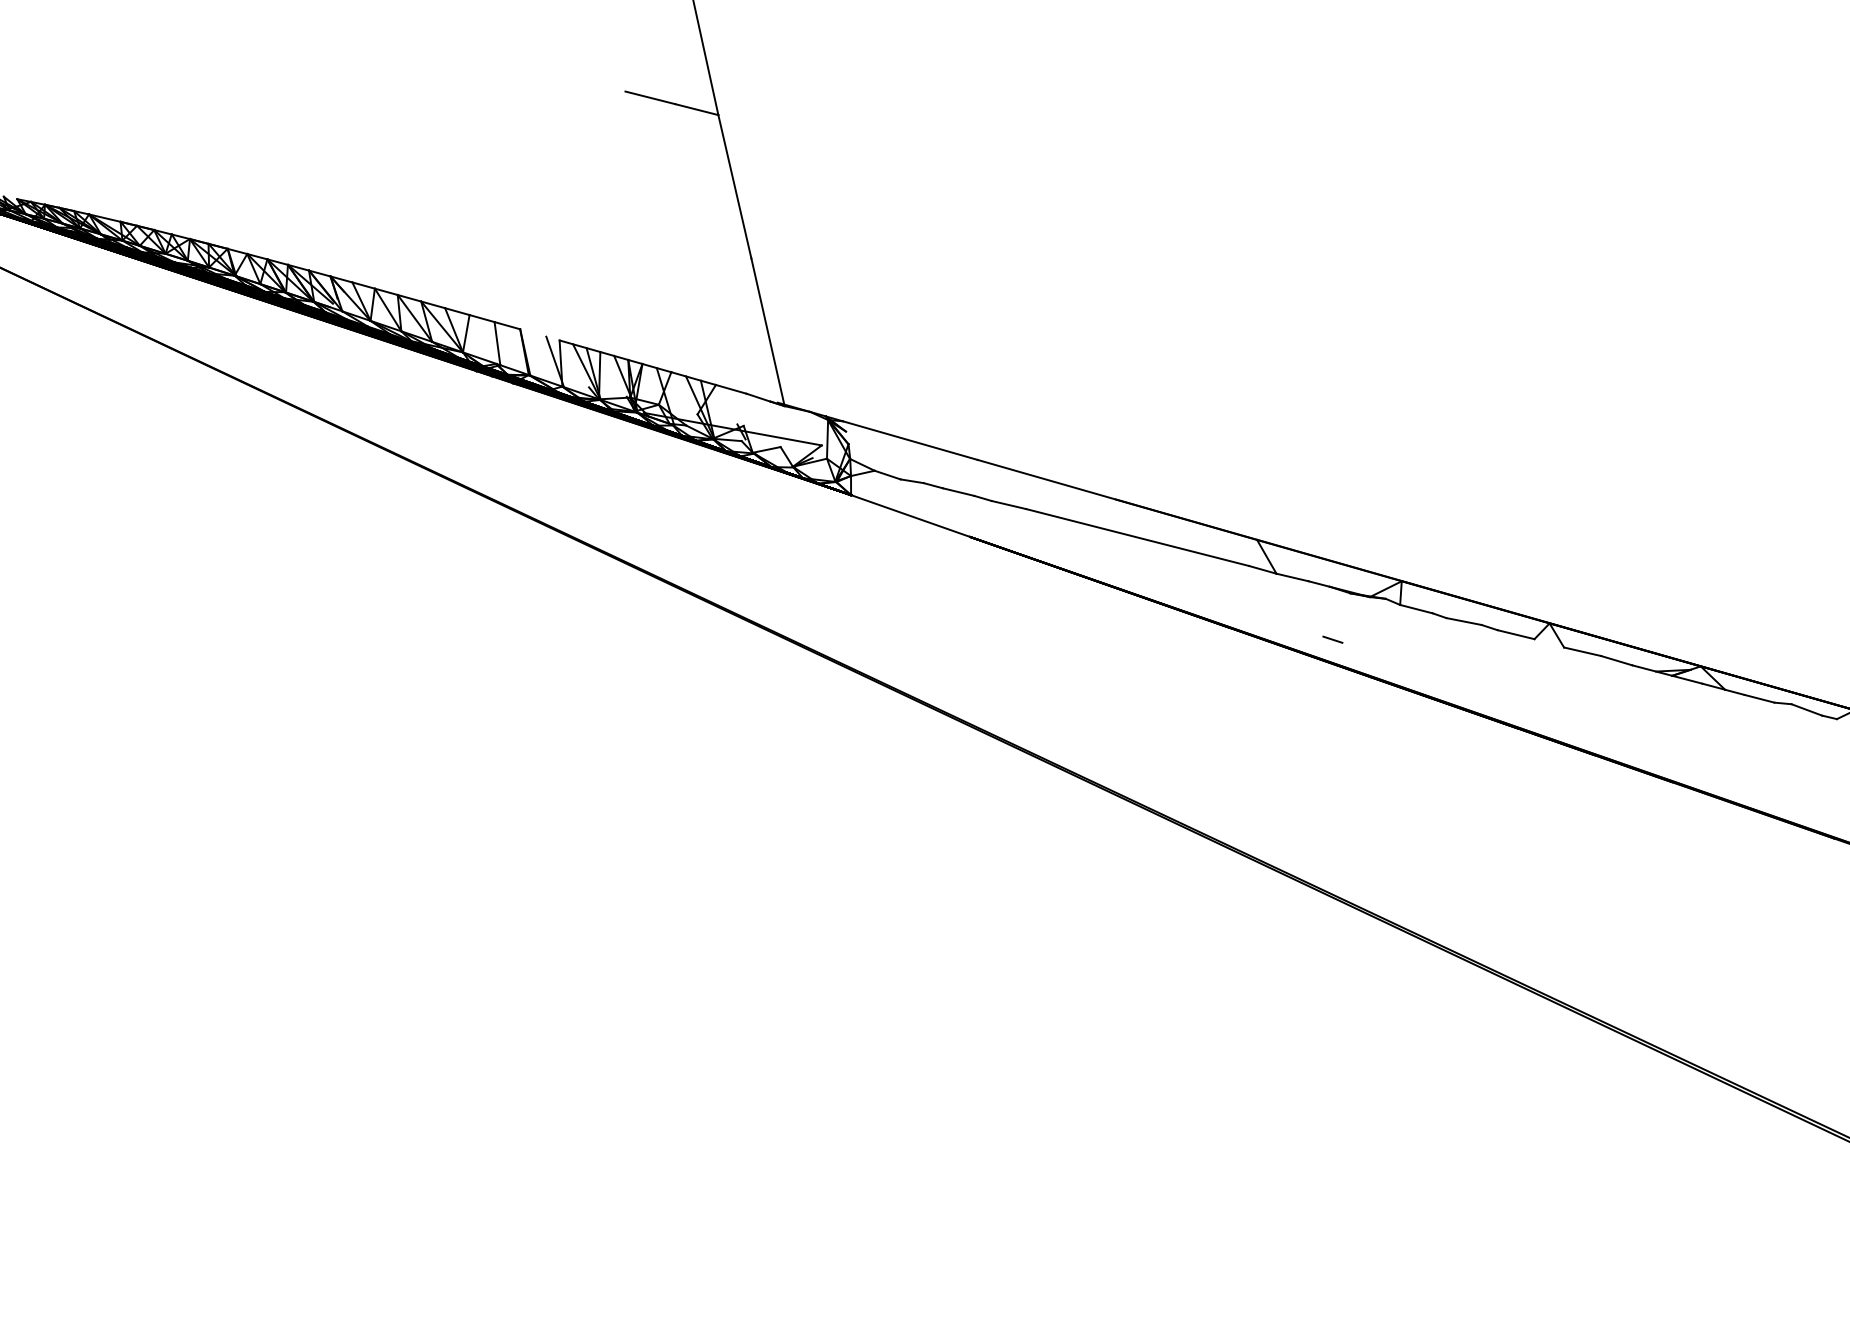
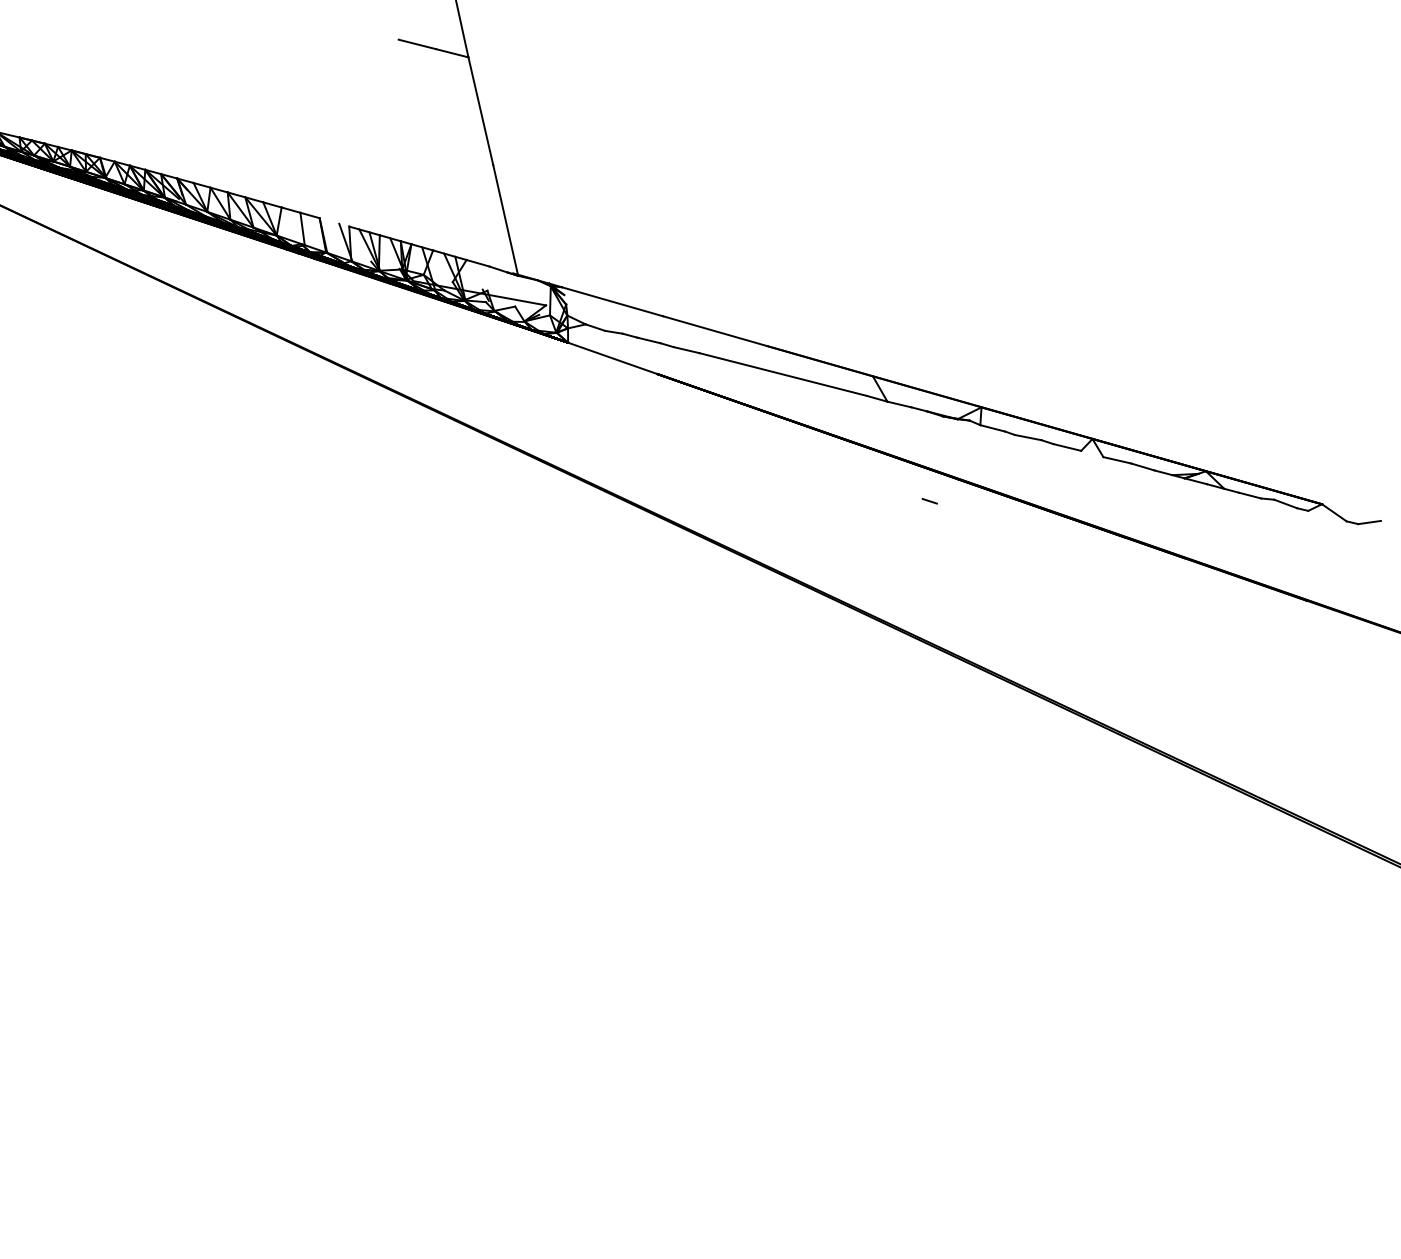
line: (1332, 640) -> (929, 501), moved

